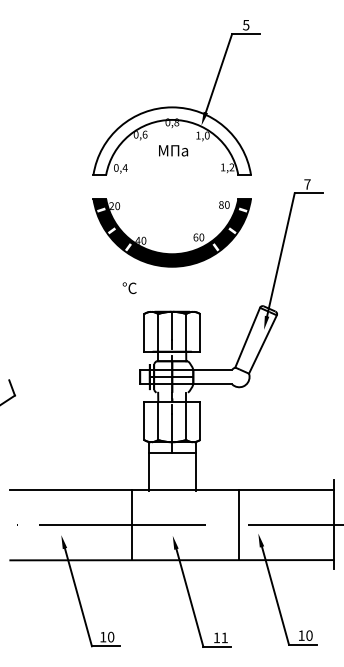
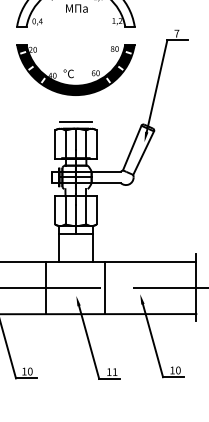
text: (129, 288) -> (68, 74), moved
line: (171, 302) -> (75, 121), added
line: (239, 524) -> (105, 287), moved

